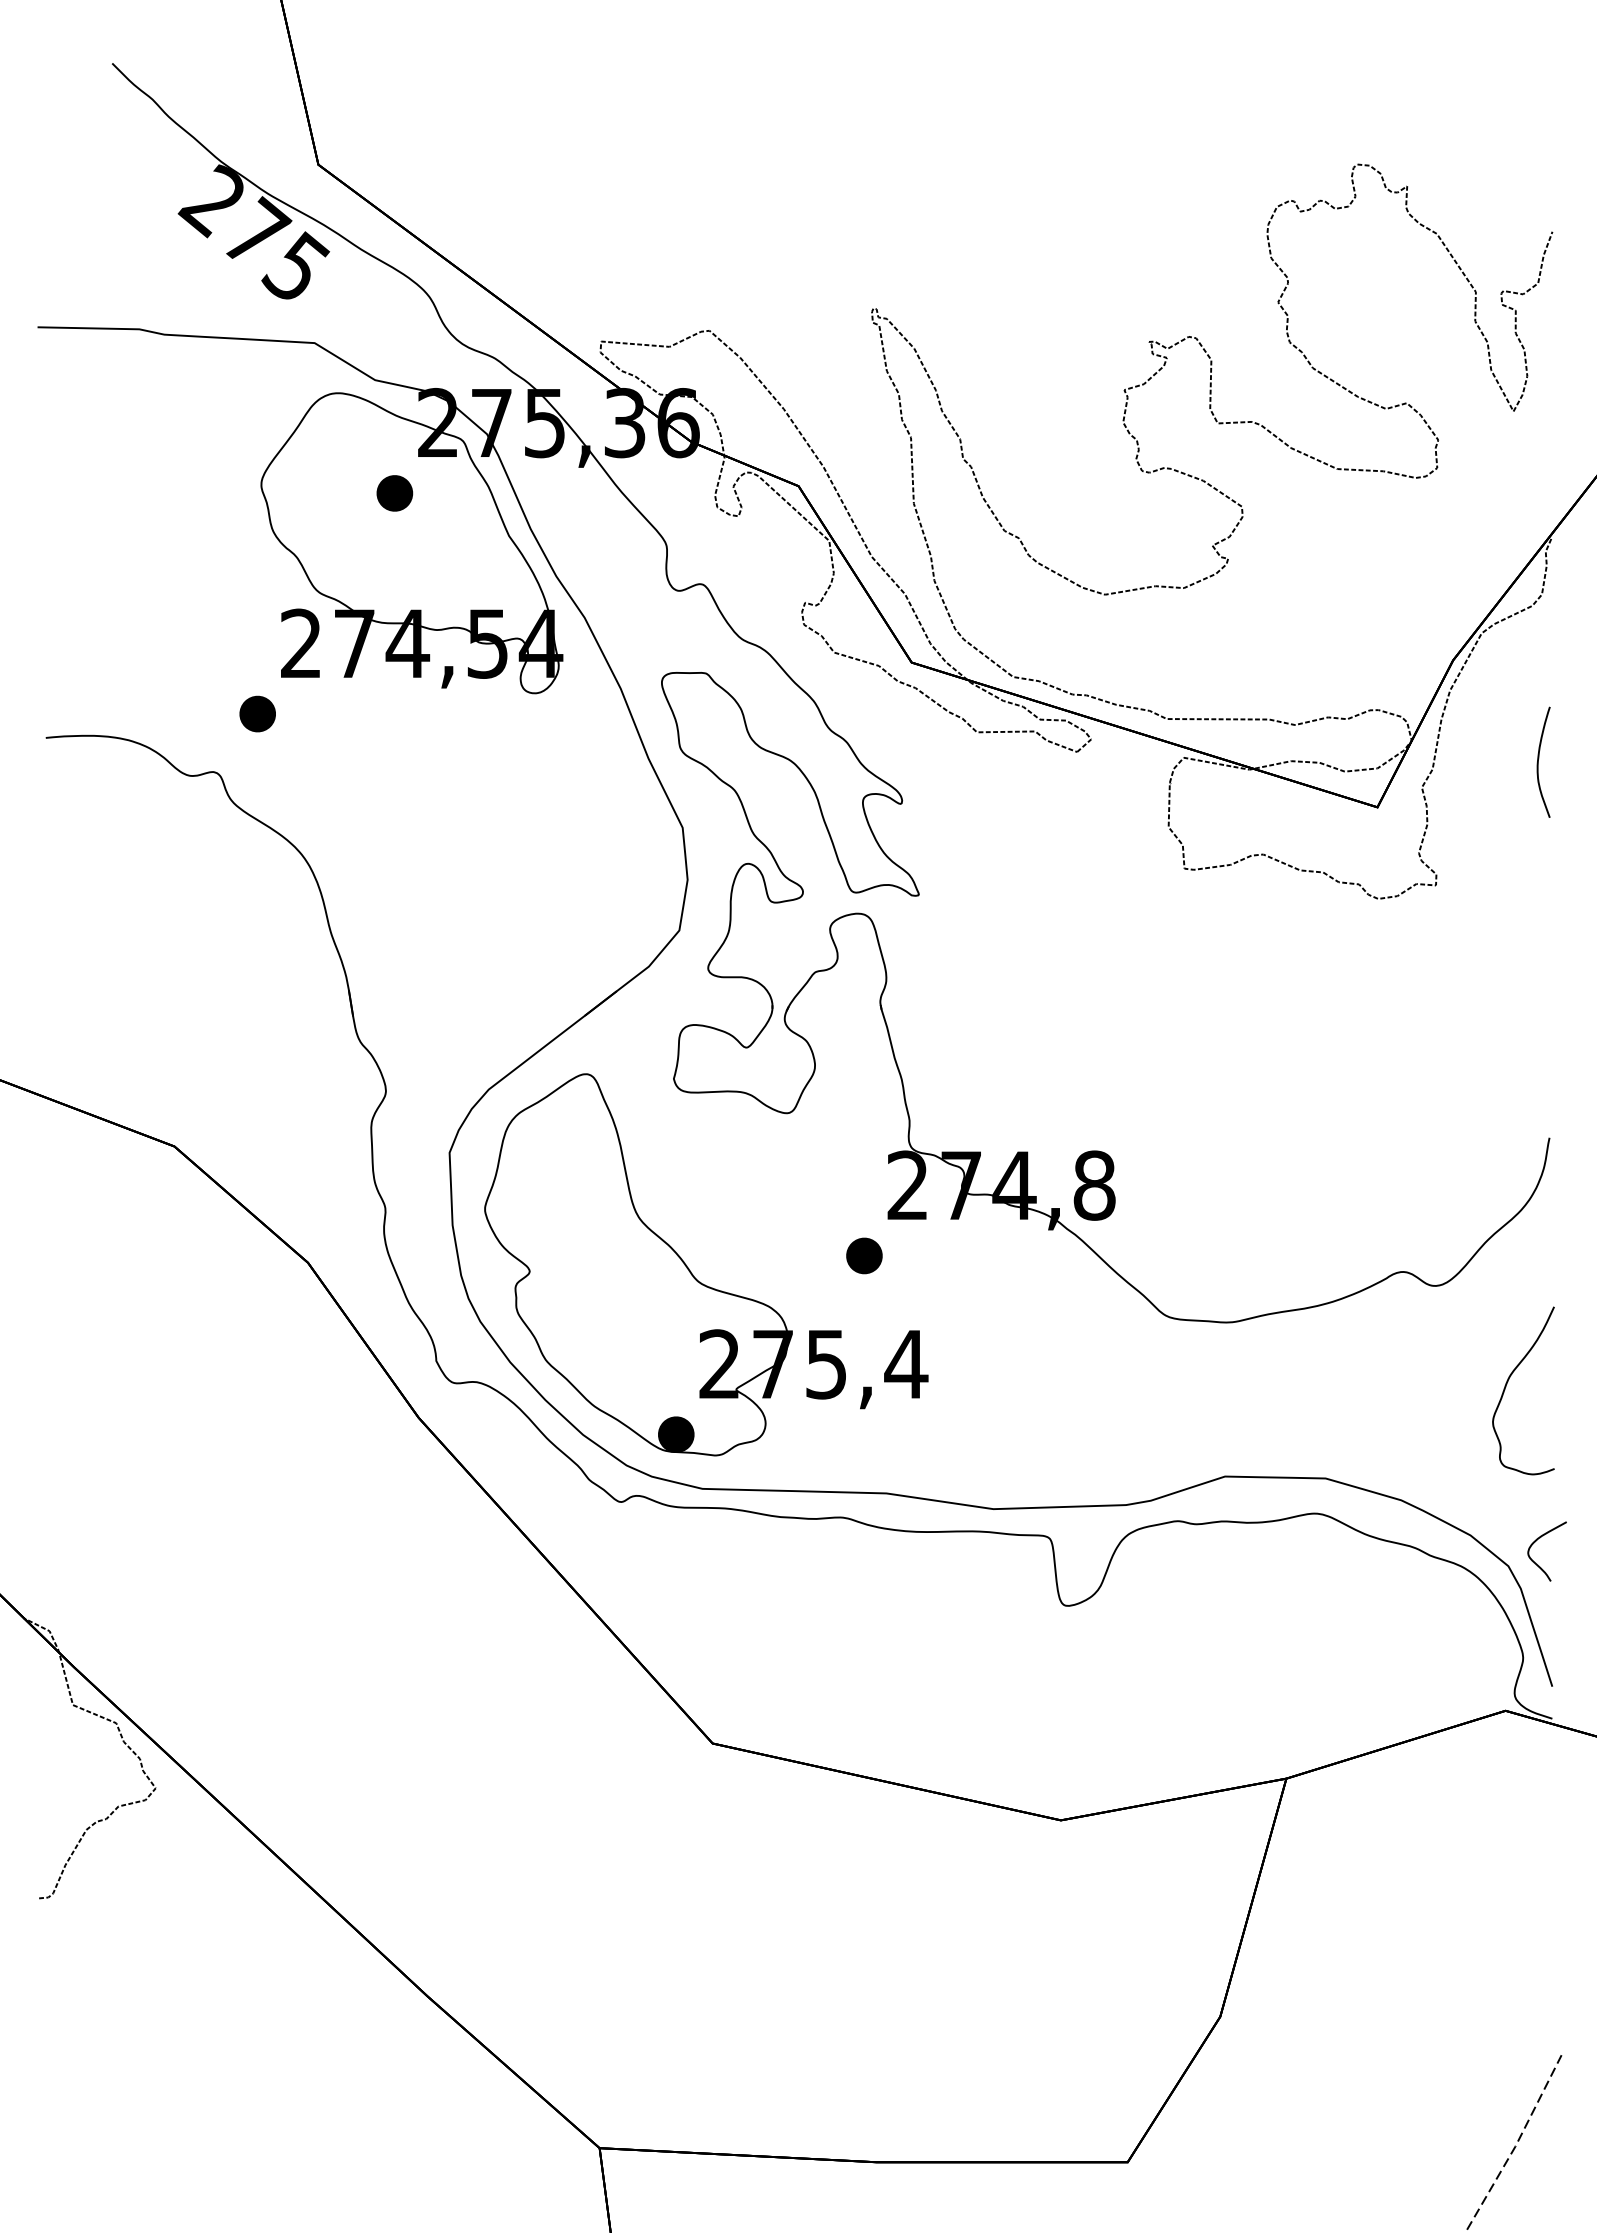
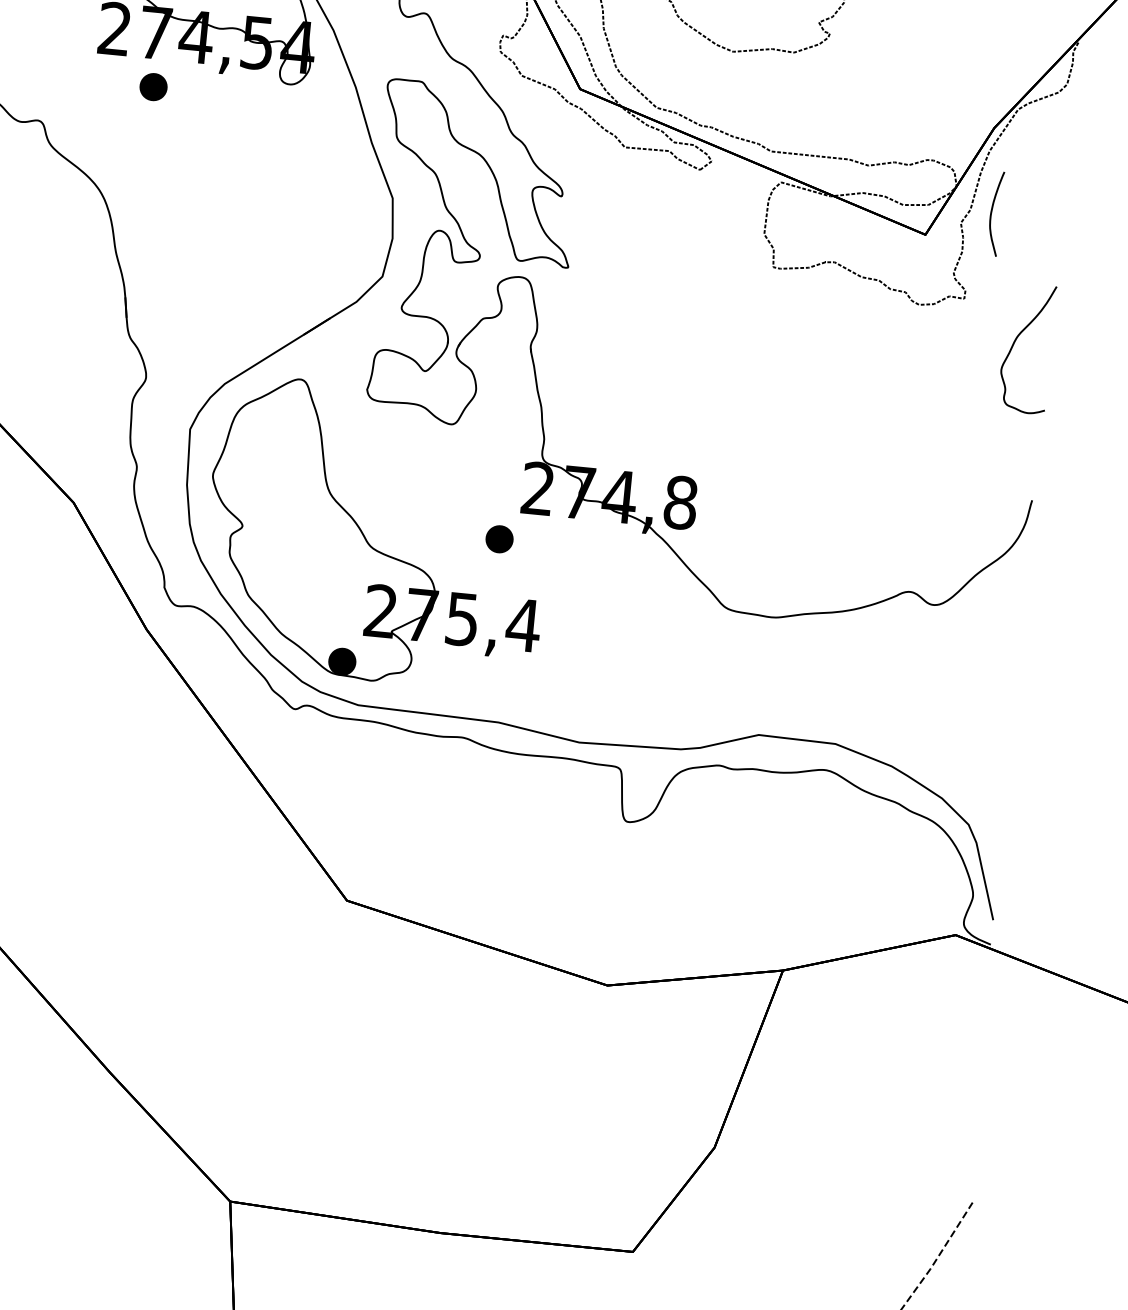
part: (257, 713) -> (153, 86), moved
curve: (1539, 758) -> (992, 210), moved
curve: (1507, 1384) -> (1015, 342), moved
curve: (1536, 1541) -> (991, 807), removed

